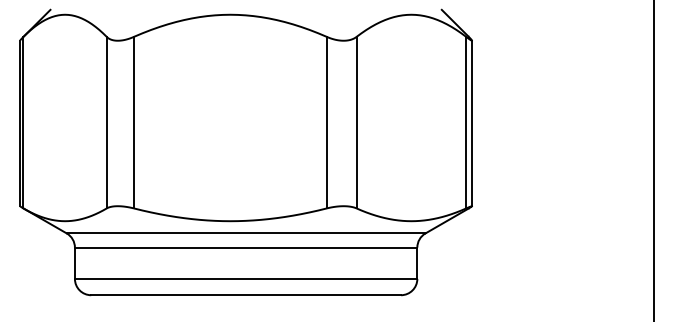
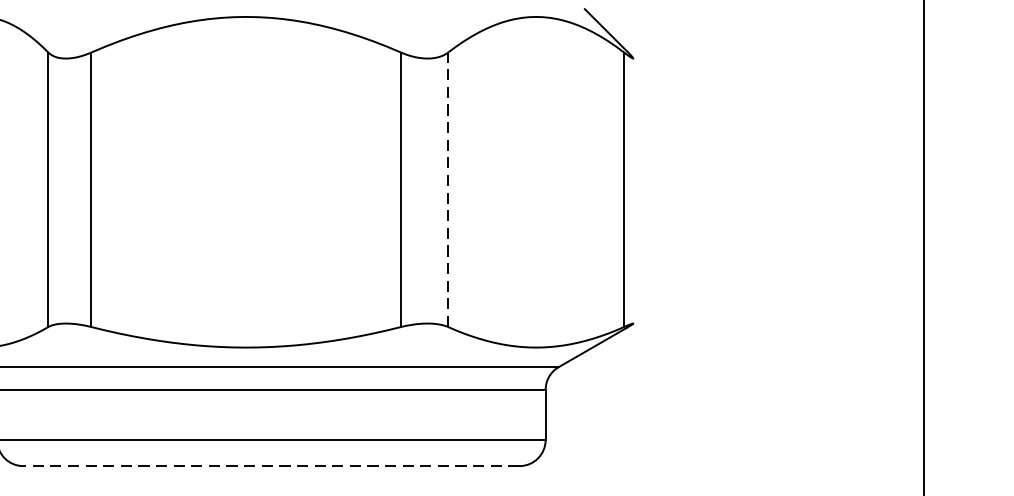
line: (356, 122) -> (448, 189), solid -> dashed
line: (472, 123) -> (633, 191), removed
line: (246, 295) -> (272, 466), solid -> dashed

